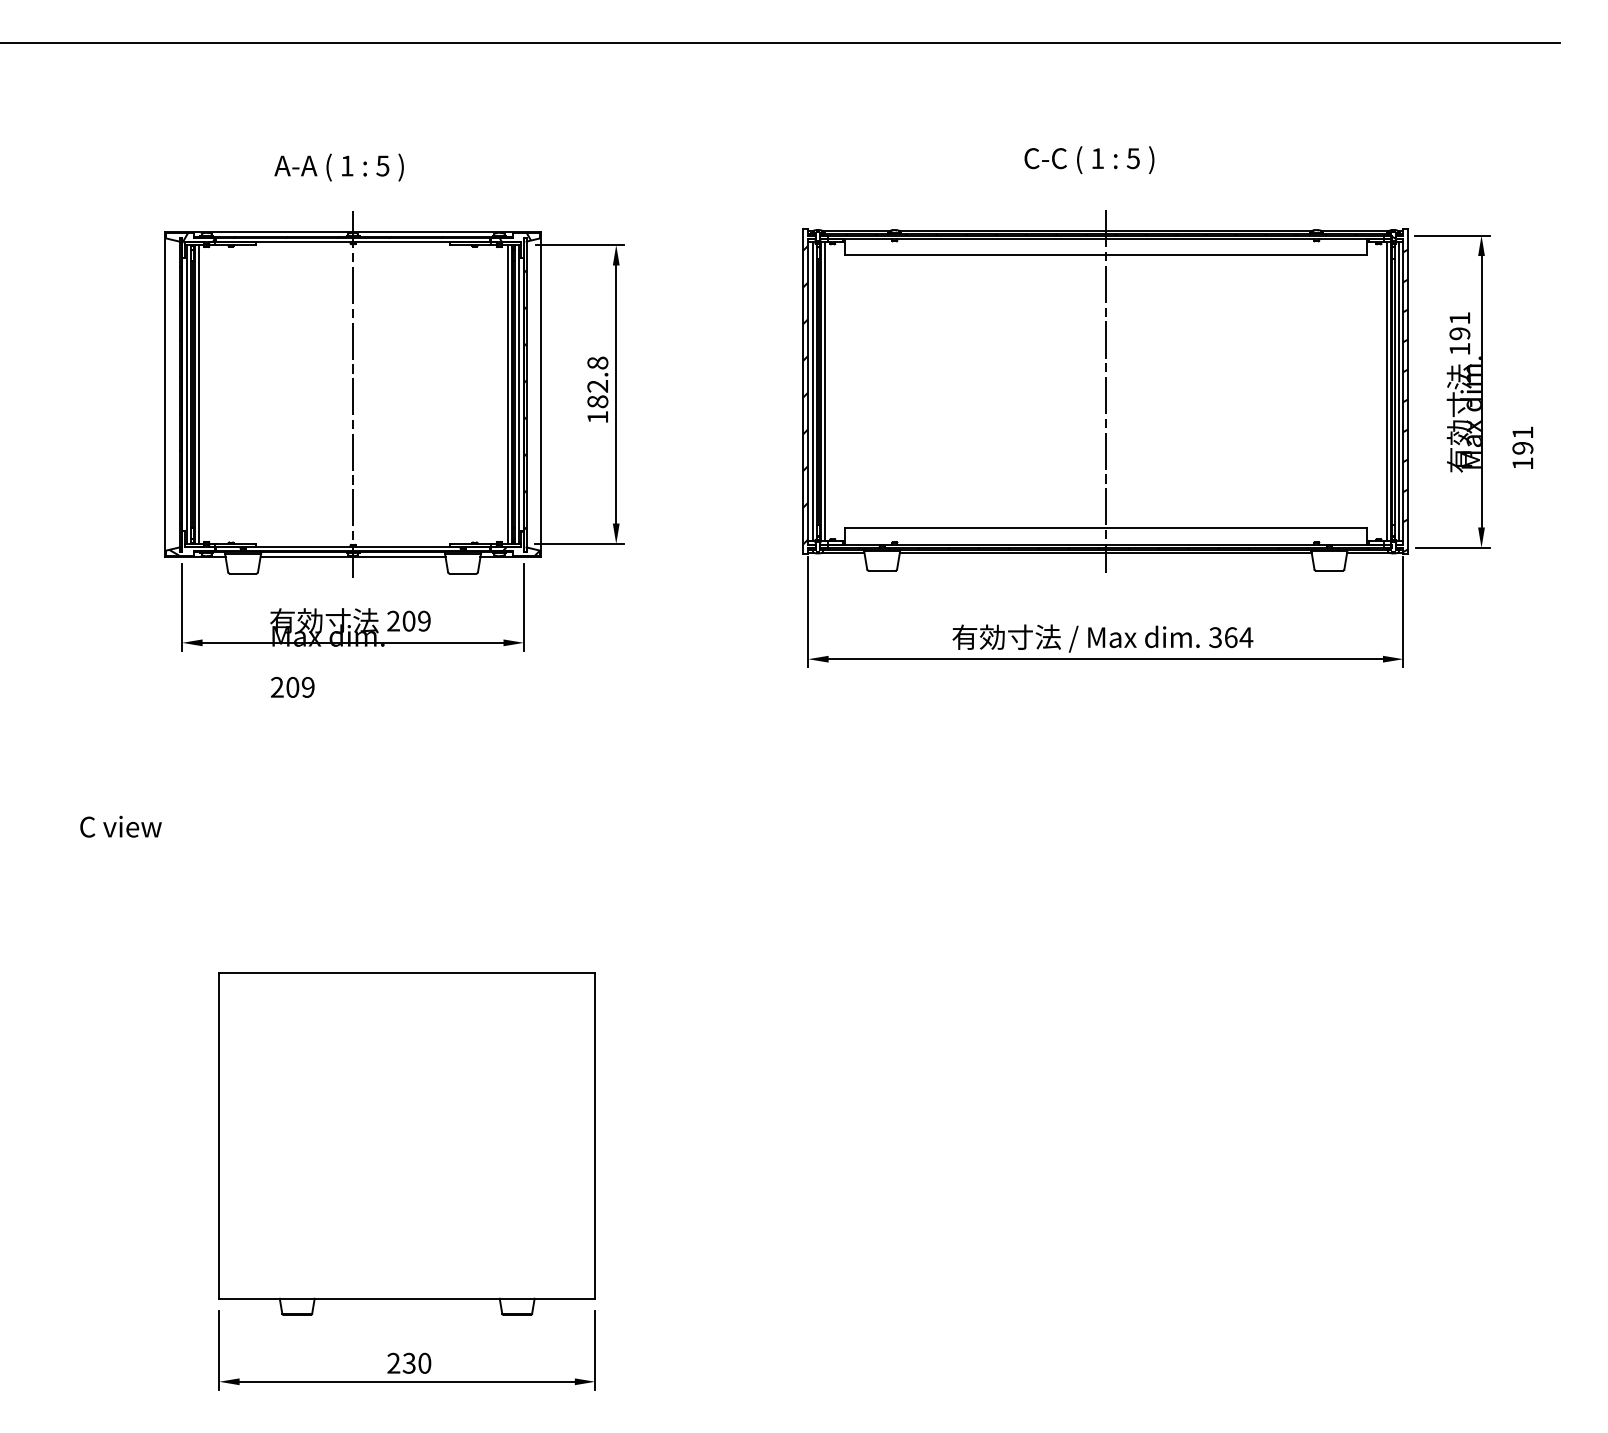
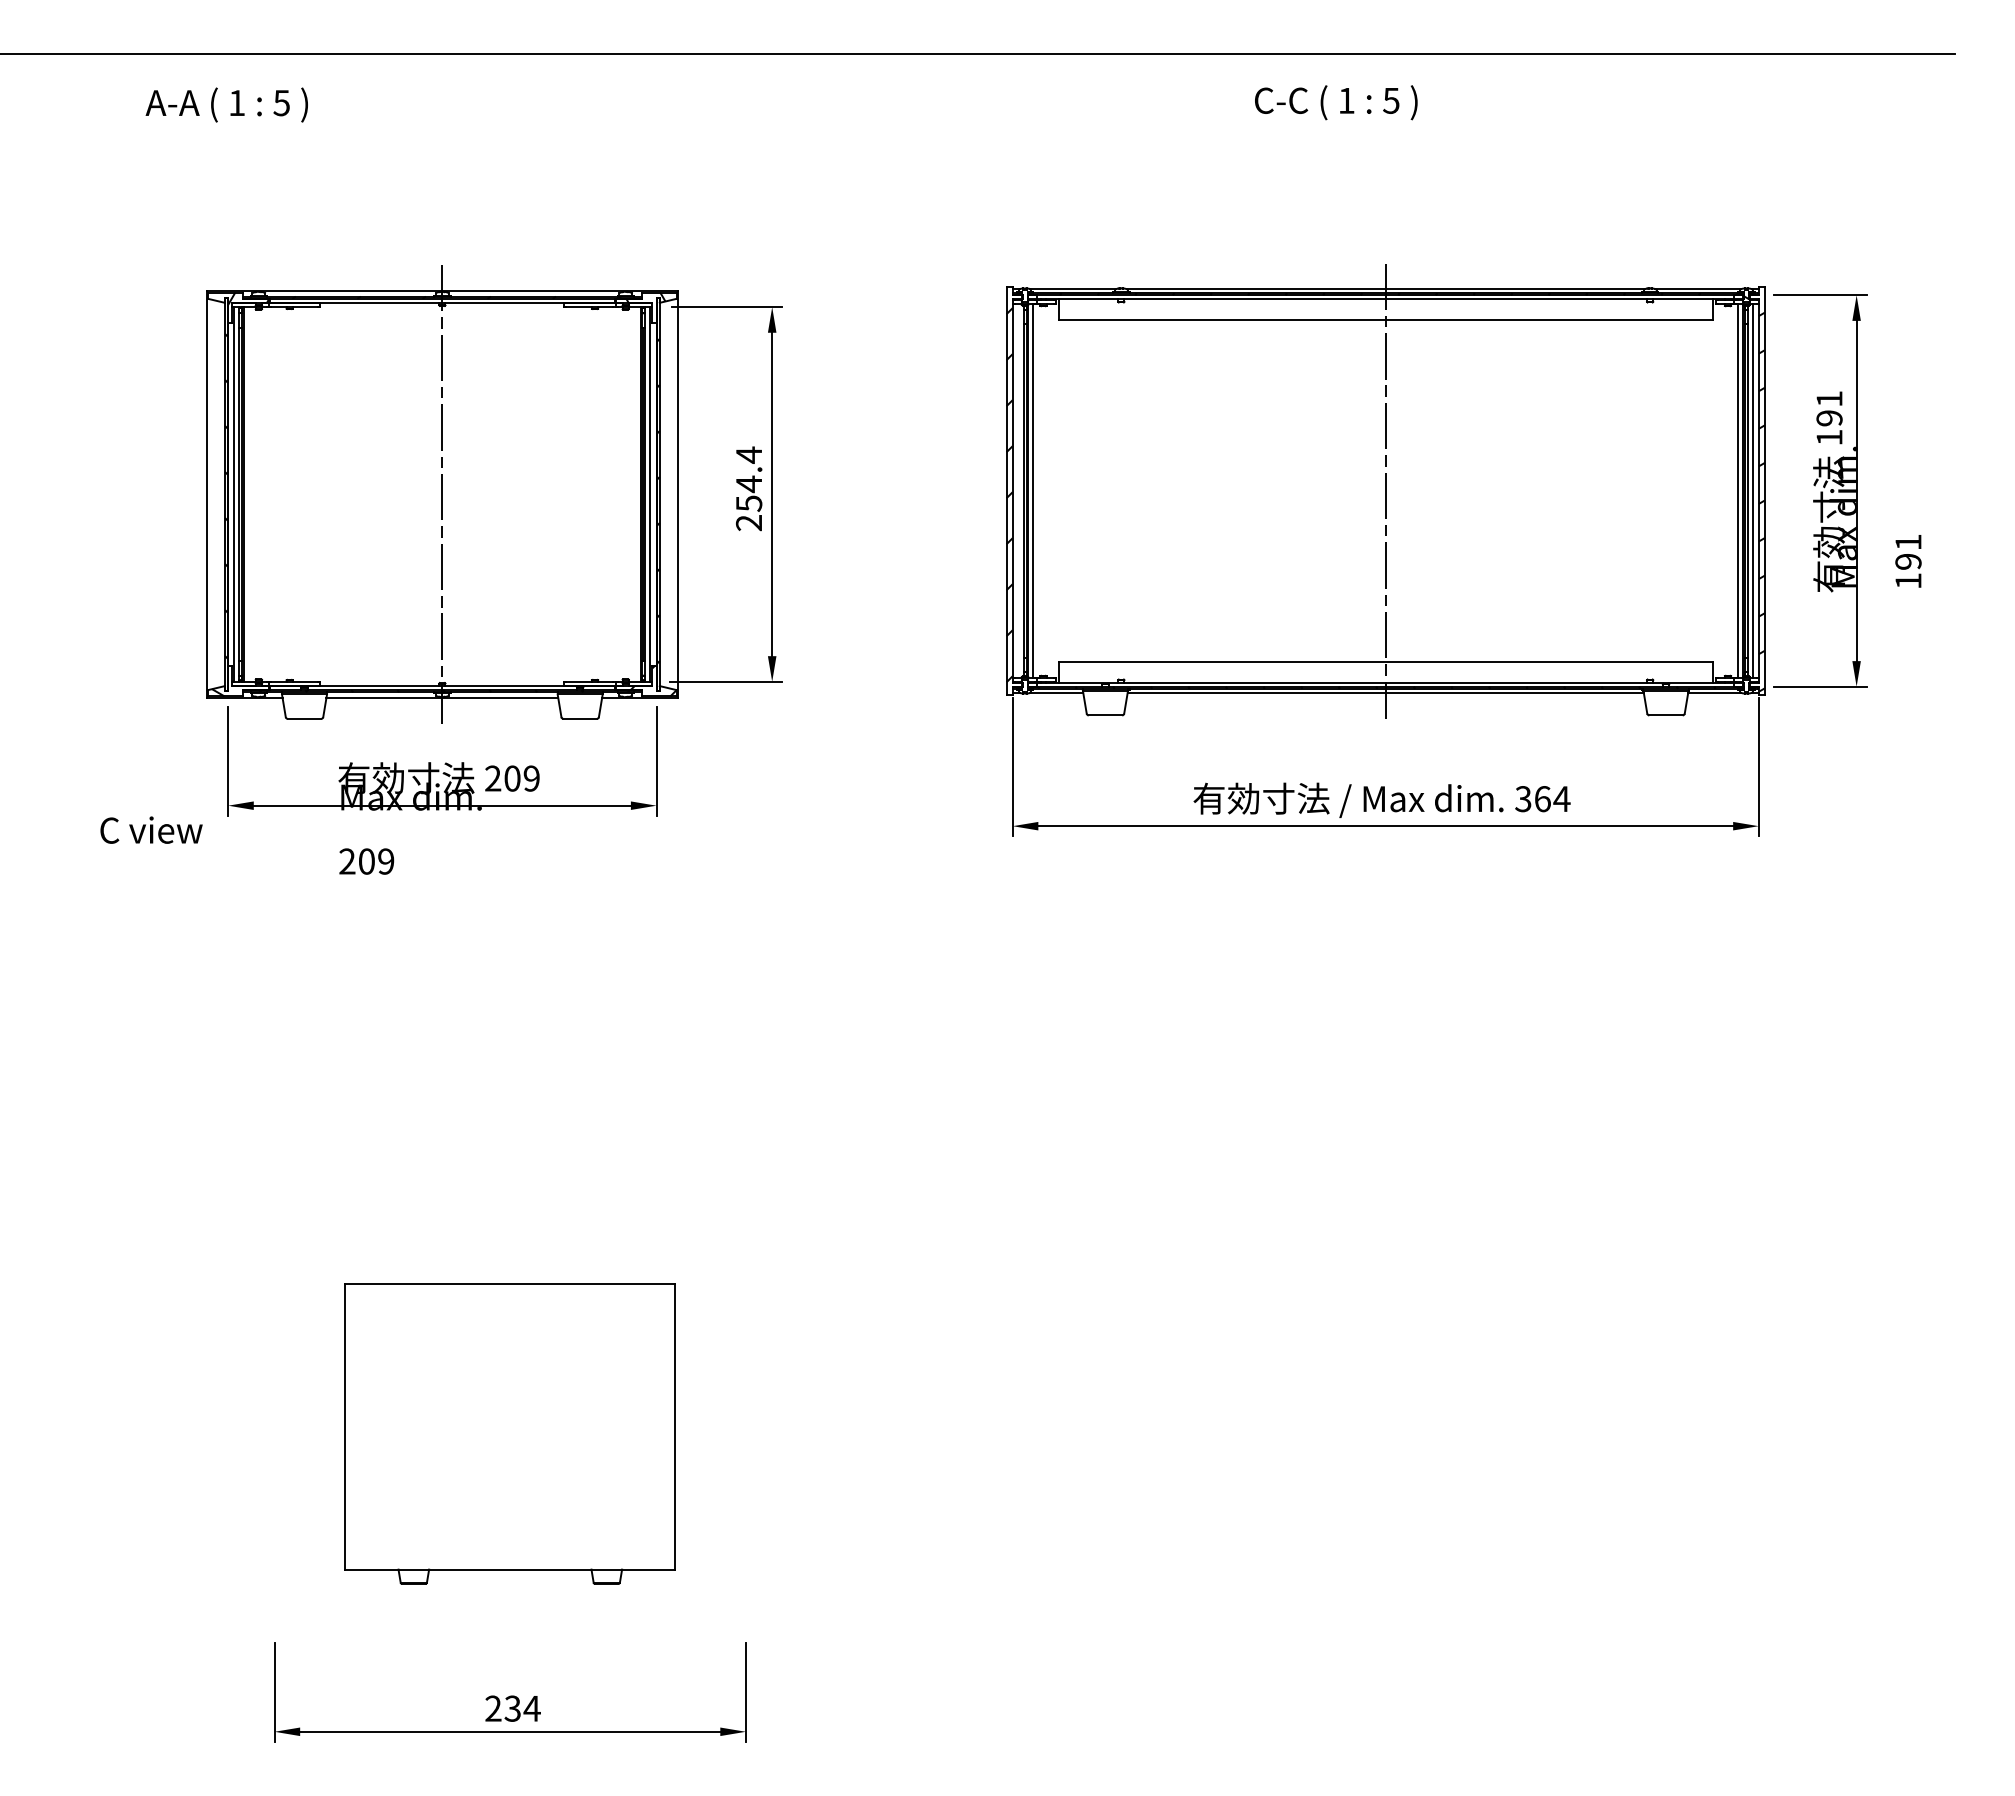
text: (1089, 159) -> (1336, 102), moved
text: (338, 167) -> (226, 104), moved
text: (597, 389) -> (748, 488), 182.8 -> 254.4
line: (812, 391) -> (1018, 490), removed
line: (198, 394) -> (248, 494), removed
line: (507, 394) -> (636, 494), removed
text: (120, 826) -> (151, 829), moved
part: (407, 1143) -> (510, 1433), size x0.7
text: (424, 1363) -> (531, 1708), 230 -> 234

